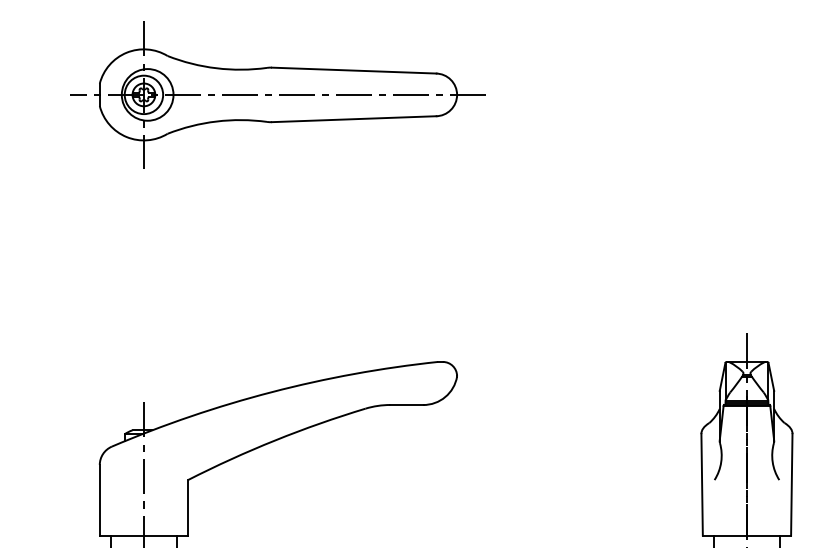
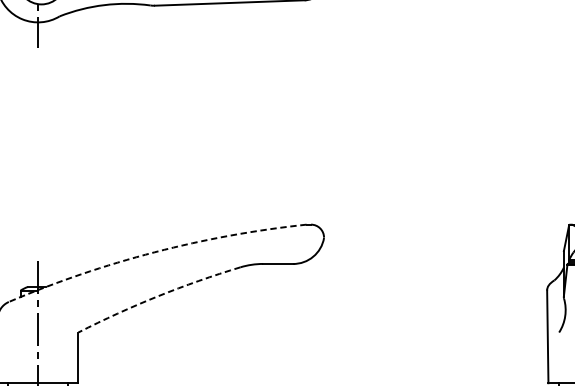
arc: (271, 392) -> (154, 252), solid -> dashed
arc: (275, 440) -> (158, 296), solid -> dashed

